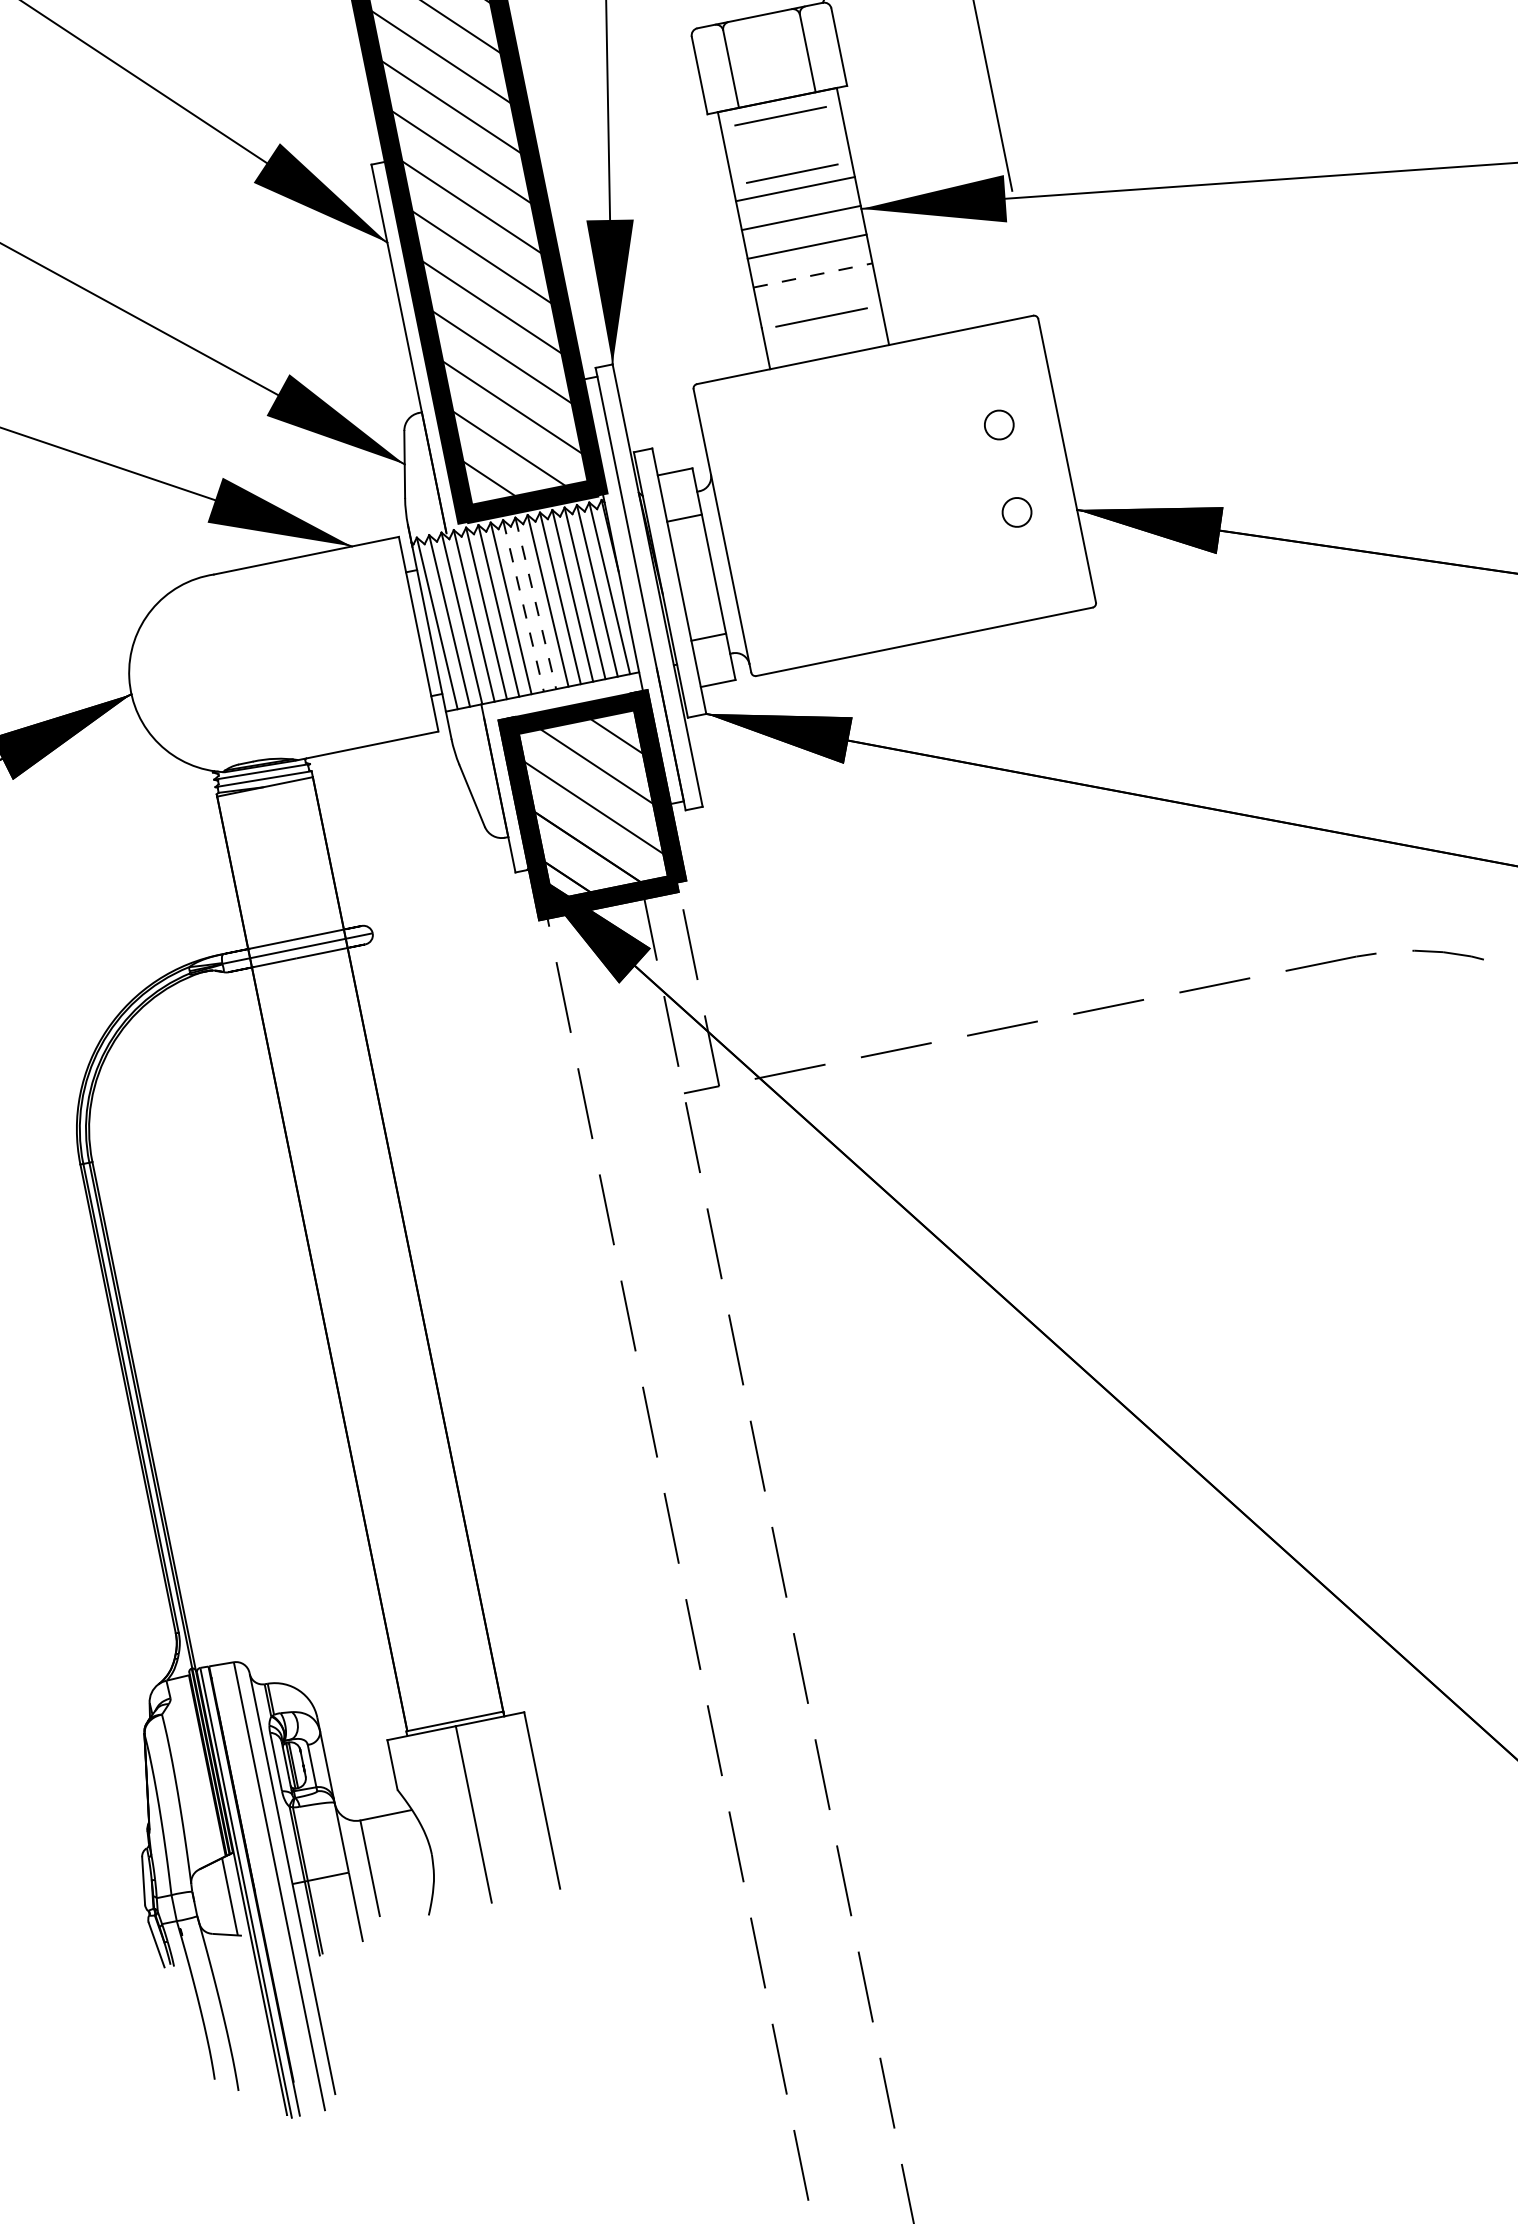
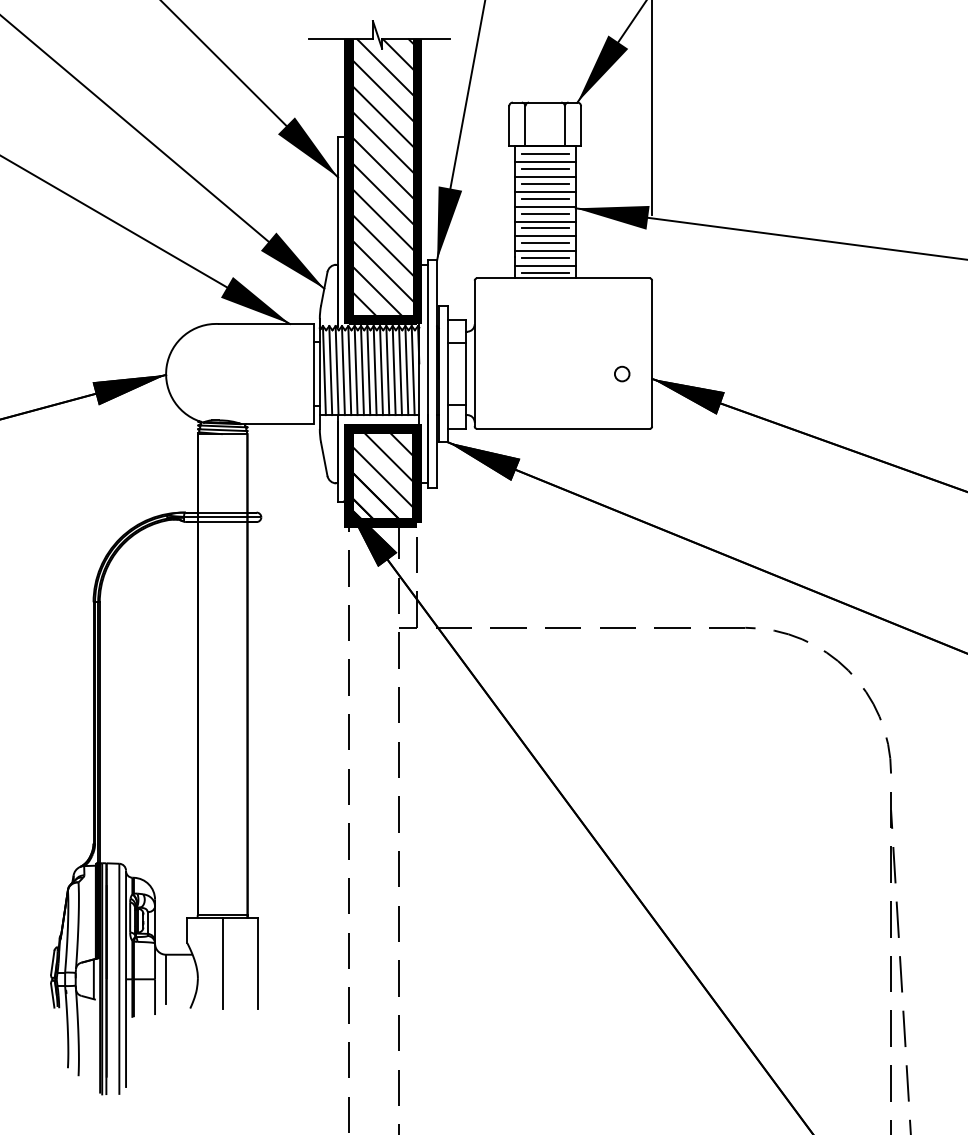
line: (782, 132) -> (544, 162), added
line: (785, 145) -> (544, 169), added
line: (788, 161) -> (544, 177), added
line: (796, 202) -> (544, 198), added
line: (802, 231) -> (544, 213), added
line: (808, 260) -> (544, 228), added
line: (813, 275) -> (545, 236), dashed -> solid
line: (814, 289) -> (544, 243), added
line: (817, 305) -> (544, 251), added
line: (823, 334) -> (544, 266), added
line: (825, 345) -> (544, 272), added
circle: (999, 423) -> (622, 328), removed
line: (536, 604) -> (375, 371), dashed -> solid
line: (523, 607) -> (368, 371), dashed -> solid

